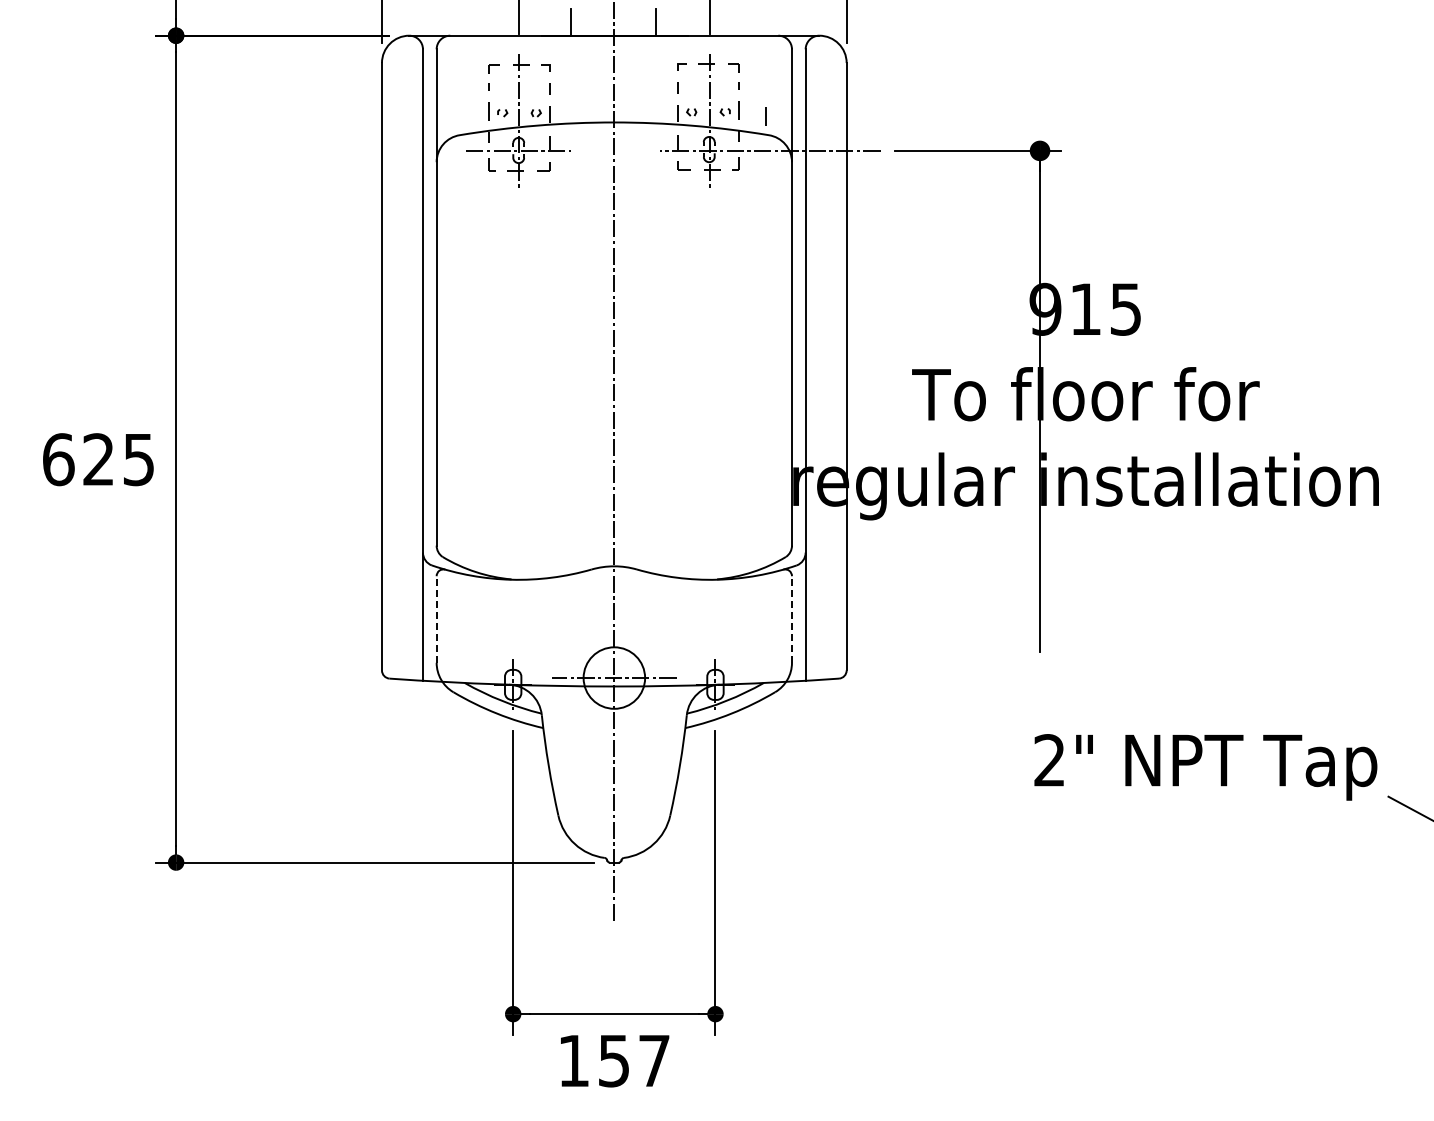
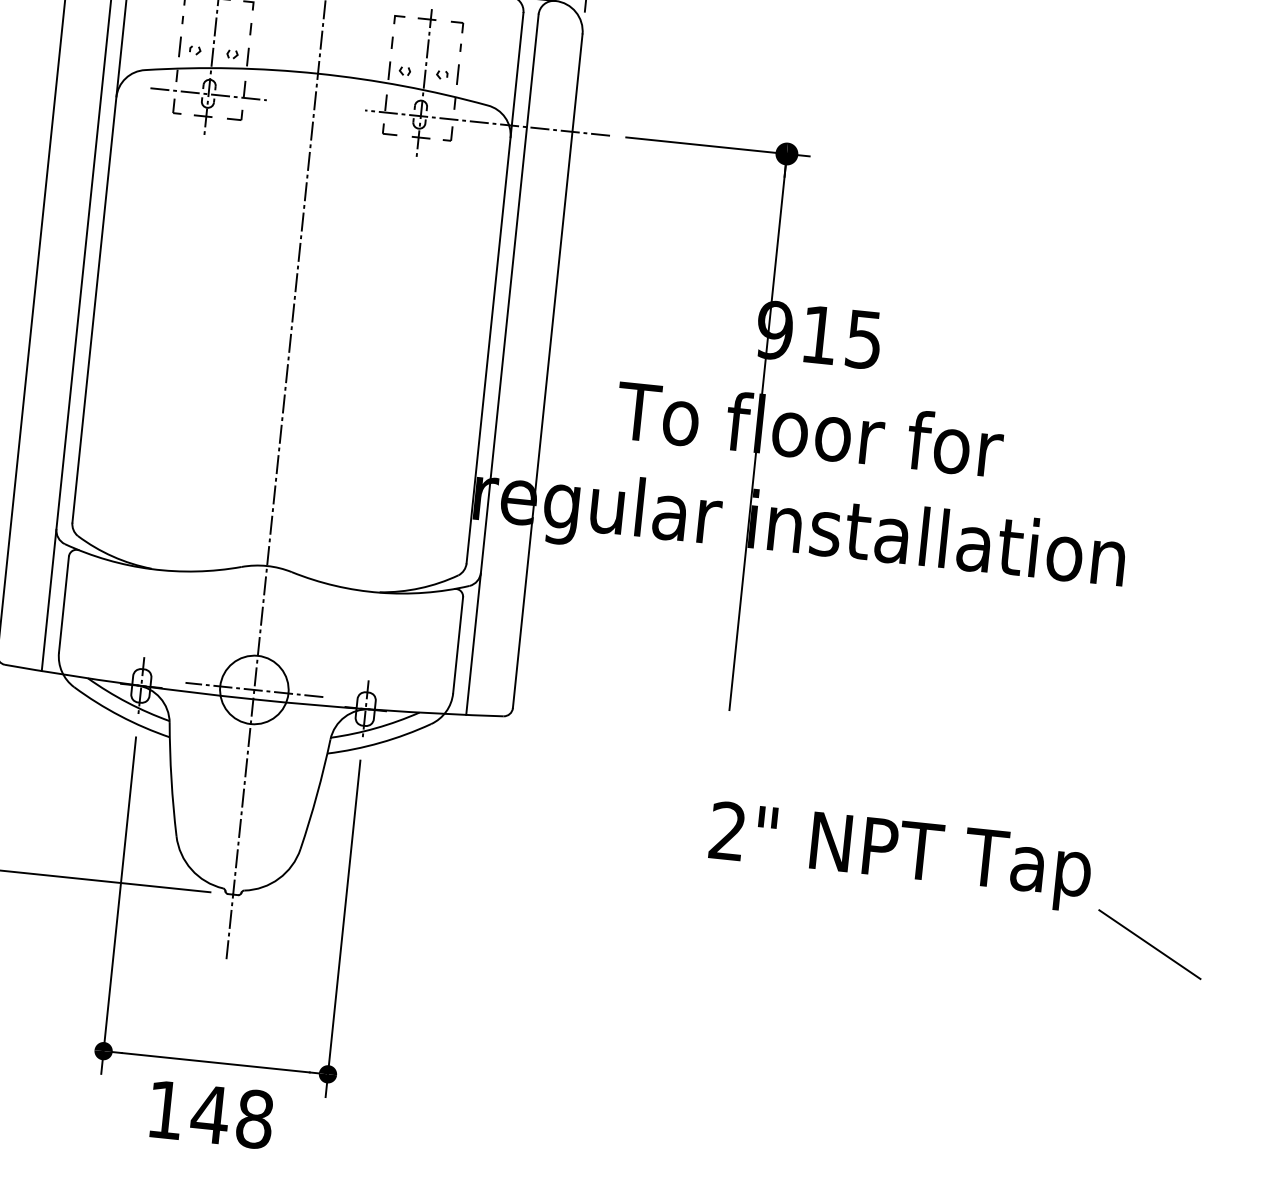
line: (765, 116) -> (486, 84), removed
line: (436, 619) -> (63, 604), dashed -> solid
line: (792, 619) -> (458, 645), dashed -> solid
text: (633, 1060) -> (231, 1116), 157 -> 148

